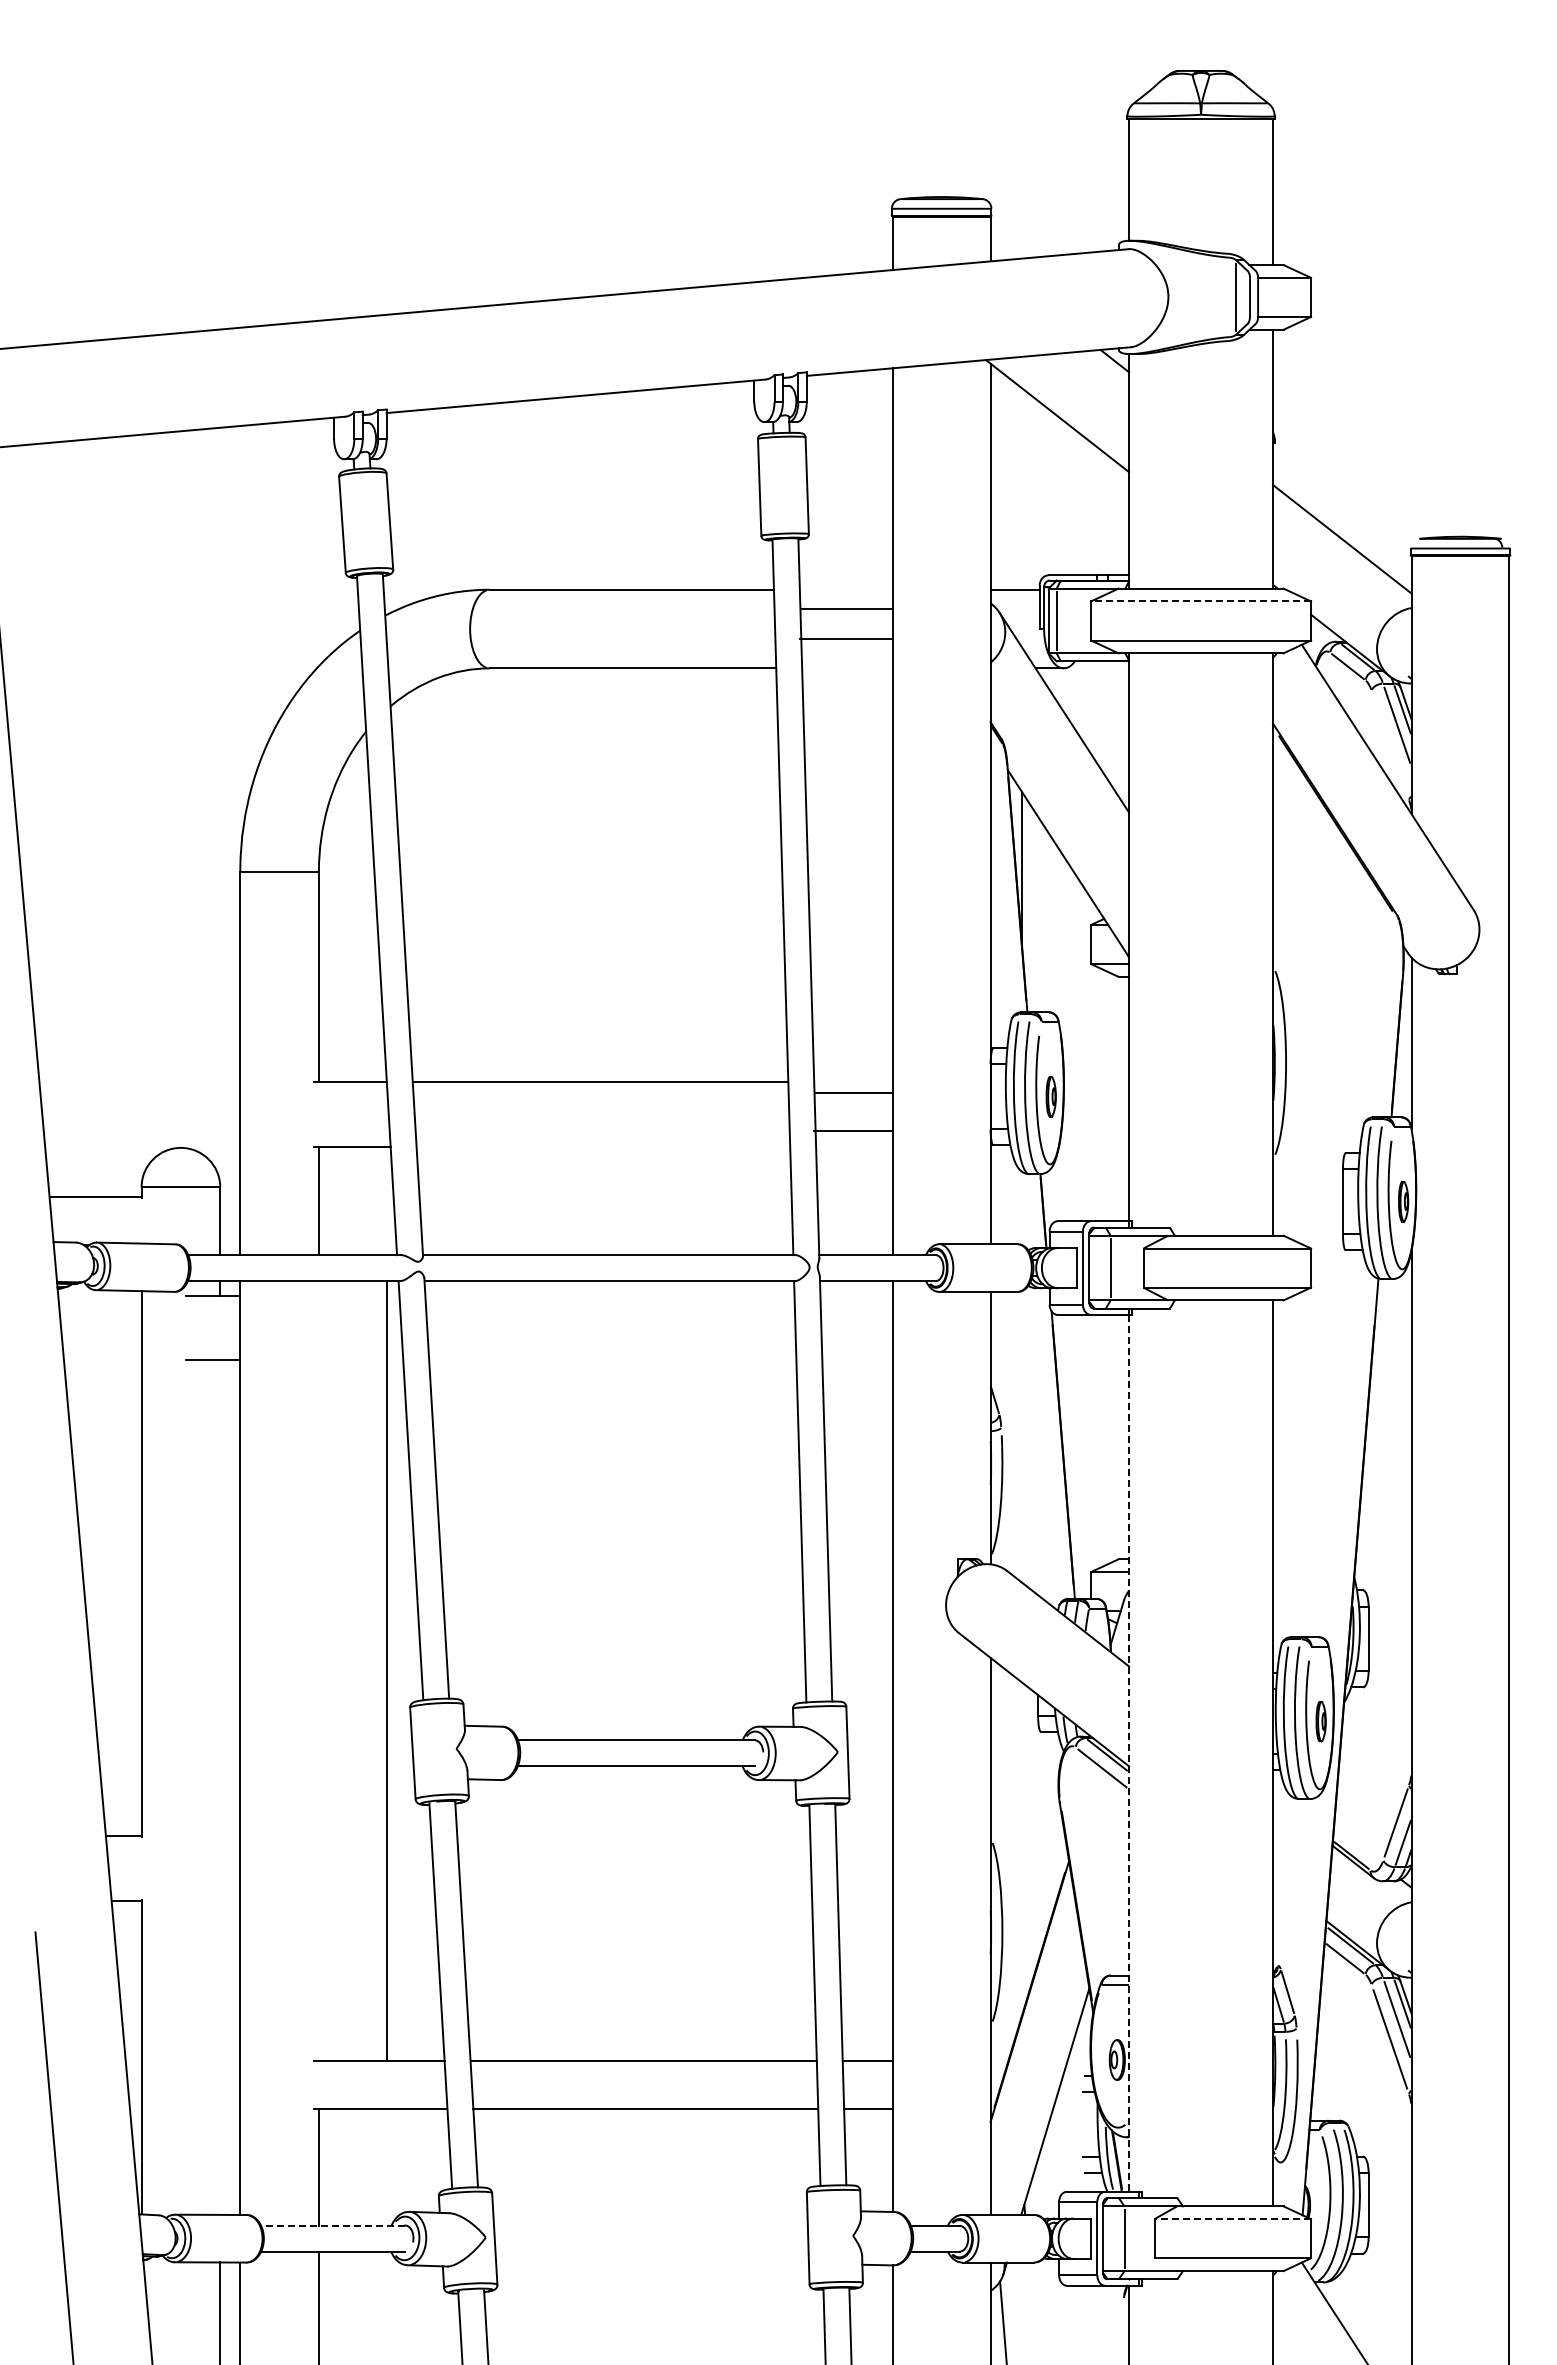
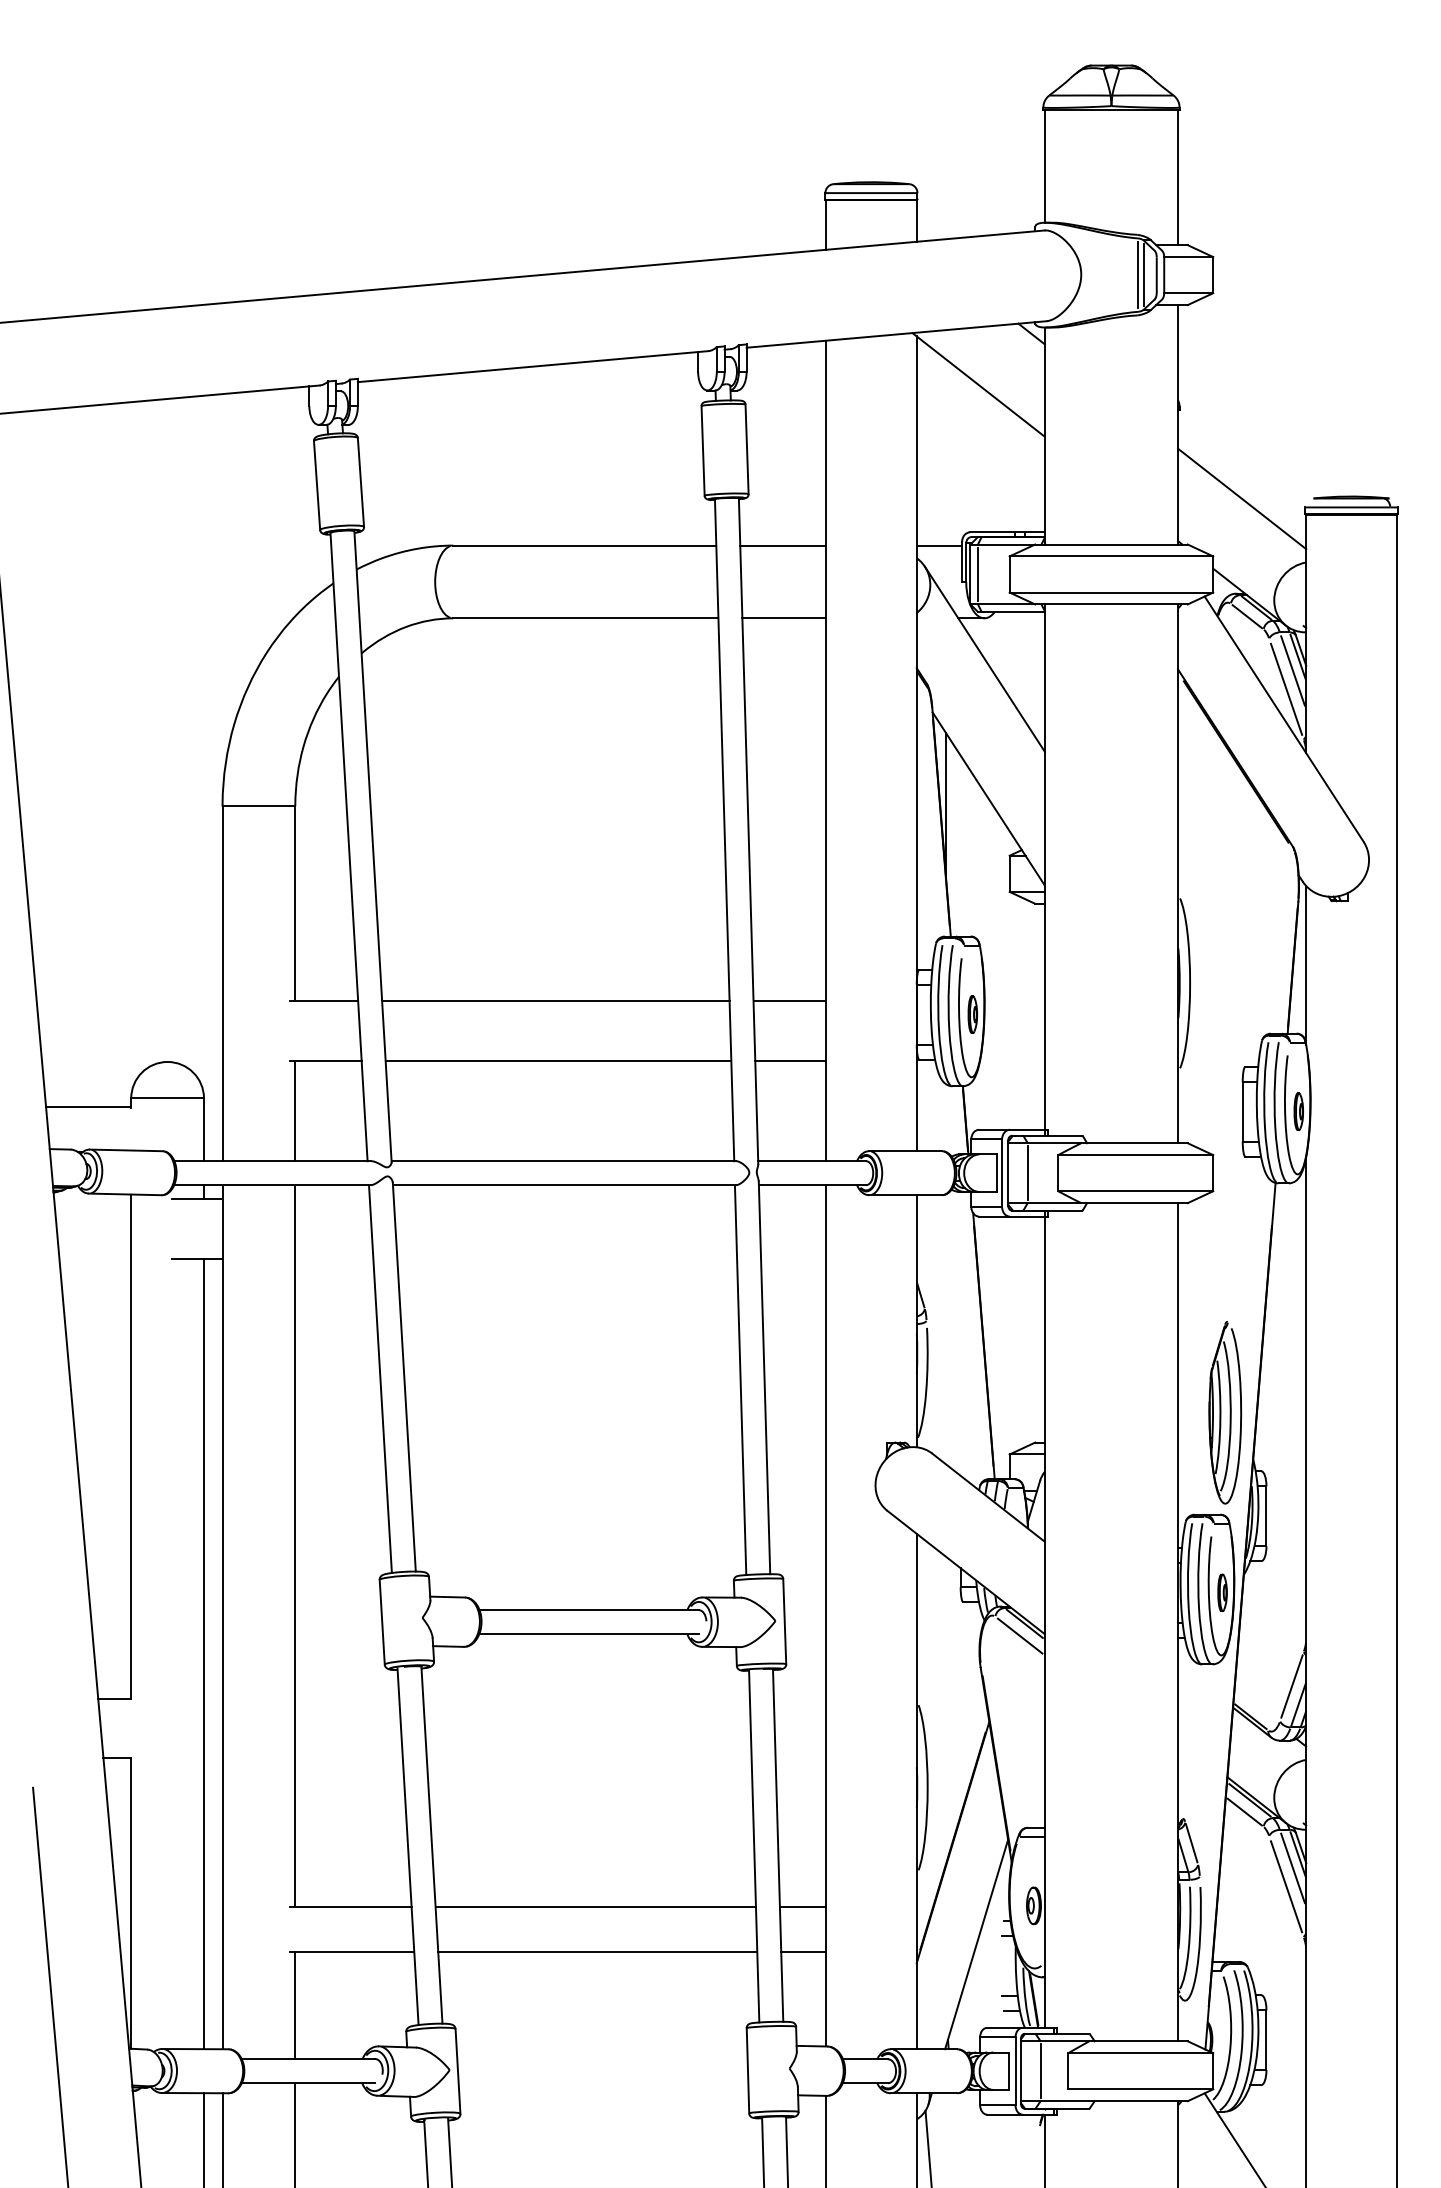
line: (1229, 297) -> (1137, 275), added
line: (1200, 601) -> (1110, 556), dashed -> solid
line: (847, 609) -> (784, 618), moved
line: (845, 638) -> (782, 545), moved
line: (1390, 744) -> (1286, 688), added
line: (854, 1092) -> (790, 1060), moved
line: (853, 1131) -> (789, 1001), moved
line: (603, 1146) -> (558, 1060), added
part: (1324, 1527) -> (1225, 1413), added
line: (386, 1670) -> (294, 1545), moved
line: (1129, 1753) -> (1045, 1622), dashed -> solid
line: (220, 1787) -> (204, 1653), added
line: (1232, 2219) -> (1140, 2053), dashed -> solid
line: (333, 2225) -> (308, 2058), dashed -> solid

